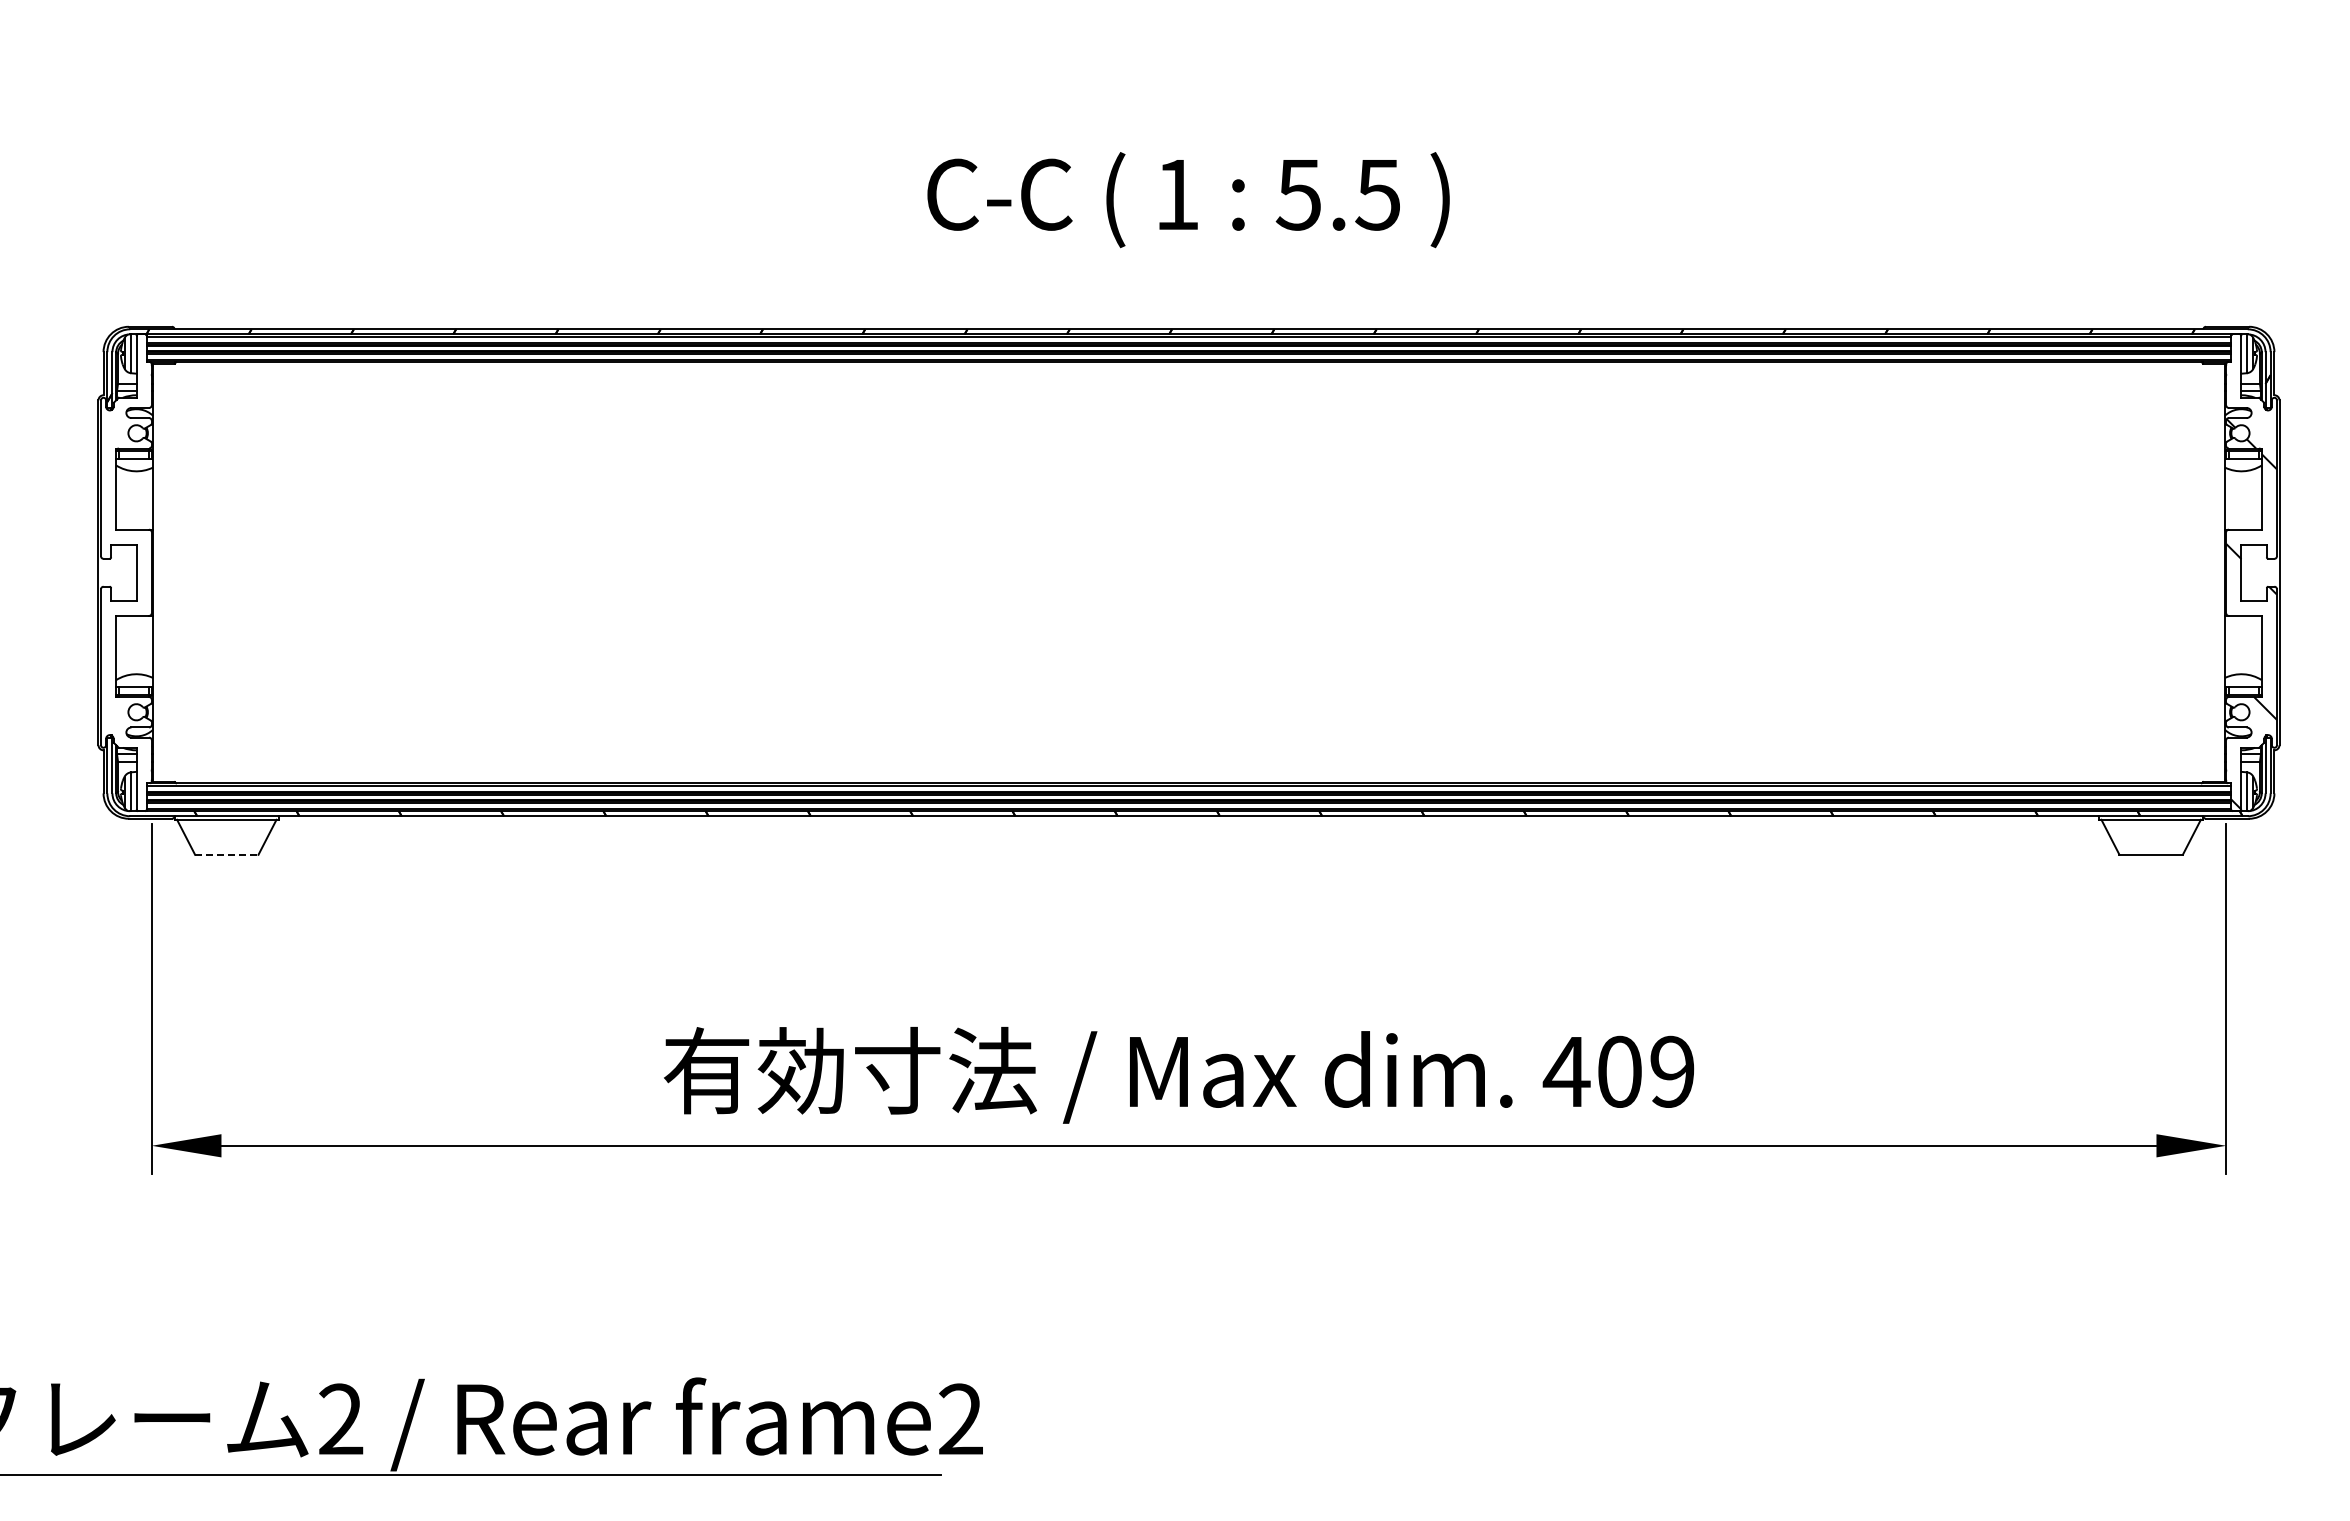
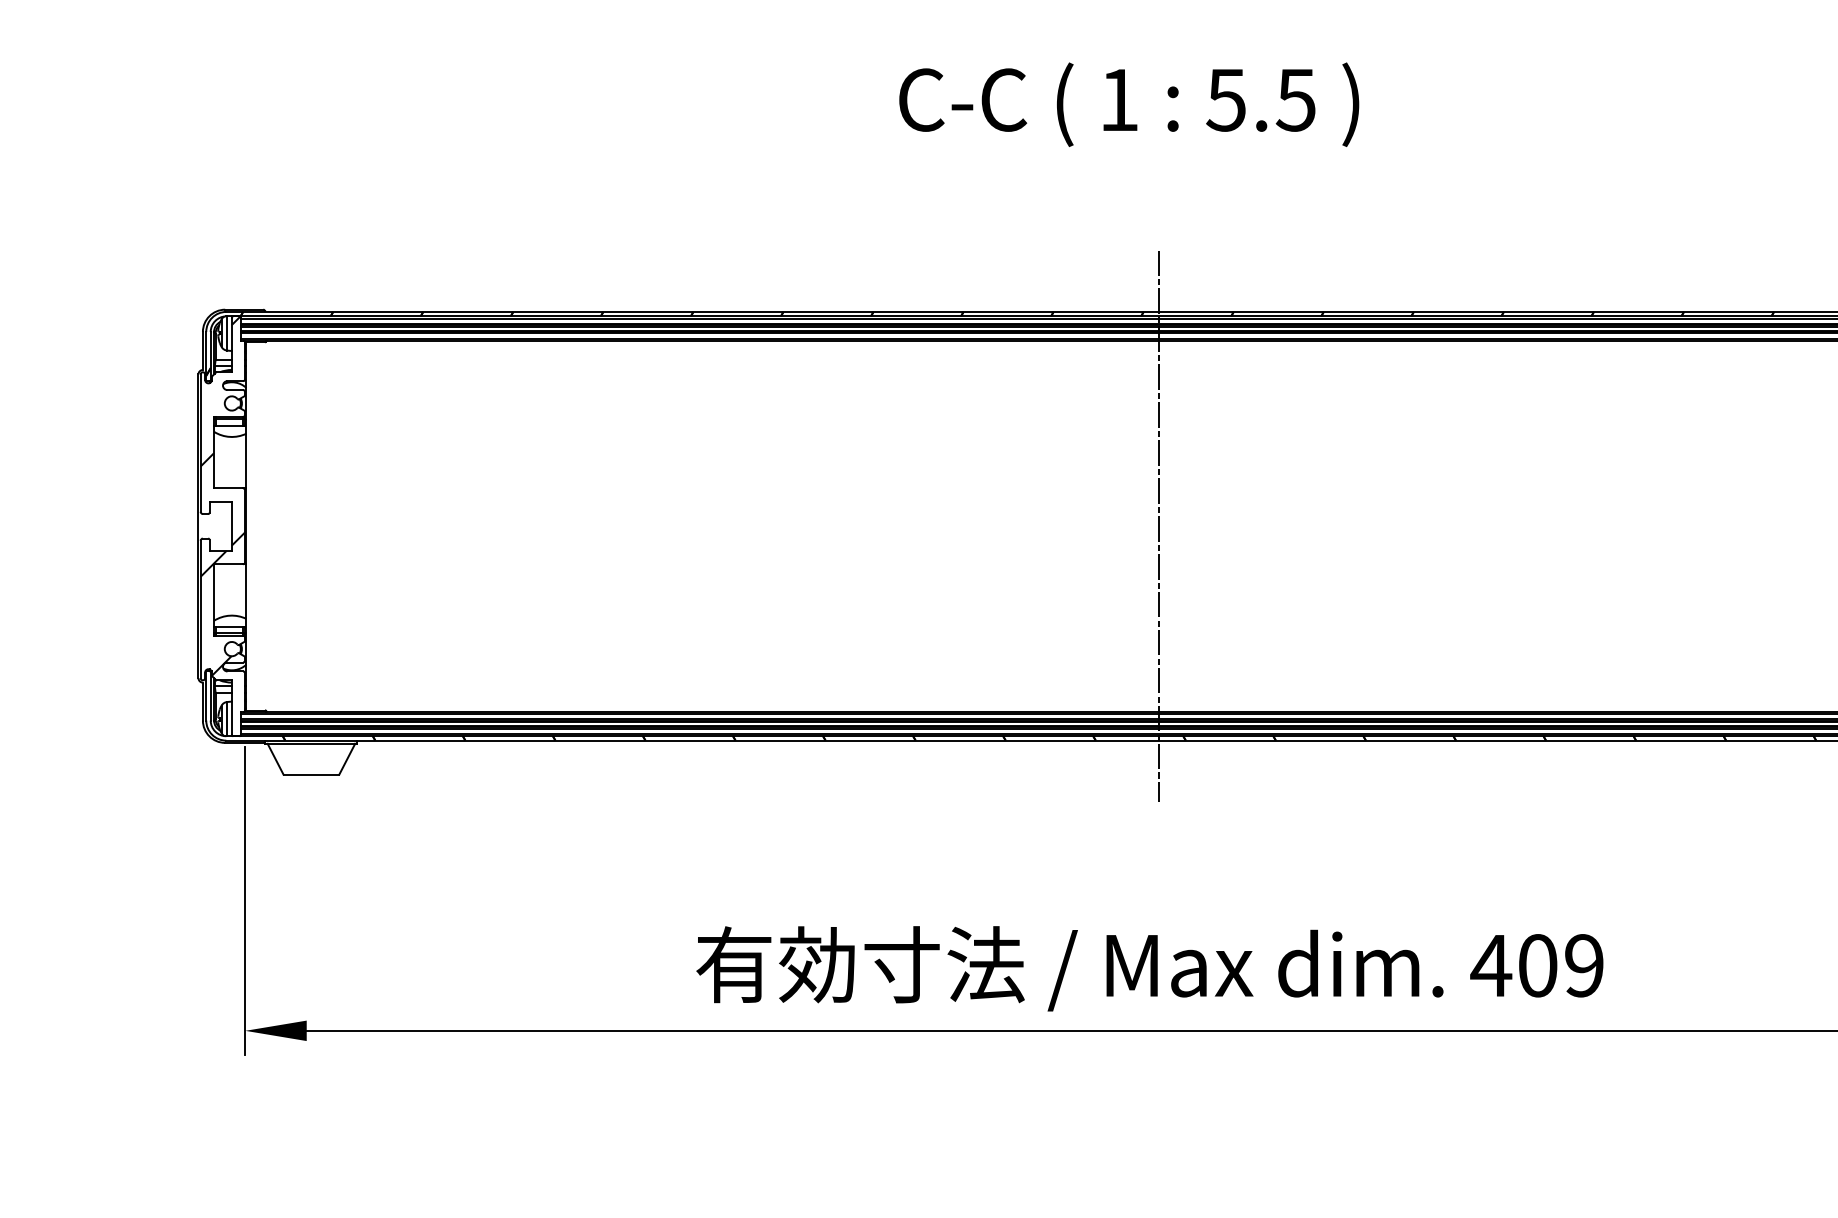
text: (1188, 200) -> (1129, 105), moved
hatch: (126, 538) -> (223, 496), added
line: (1188, 572) -> (1158, 526), added
line: (226, 854) -> (311, 774), dashed -> solid

